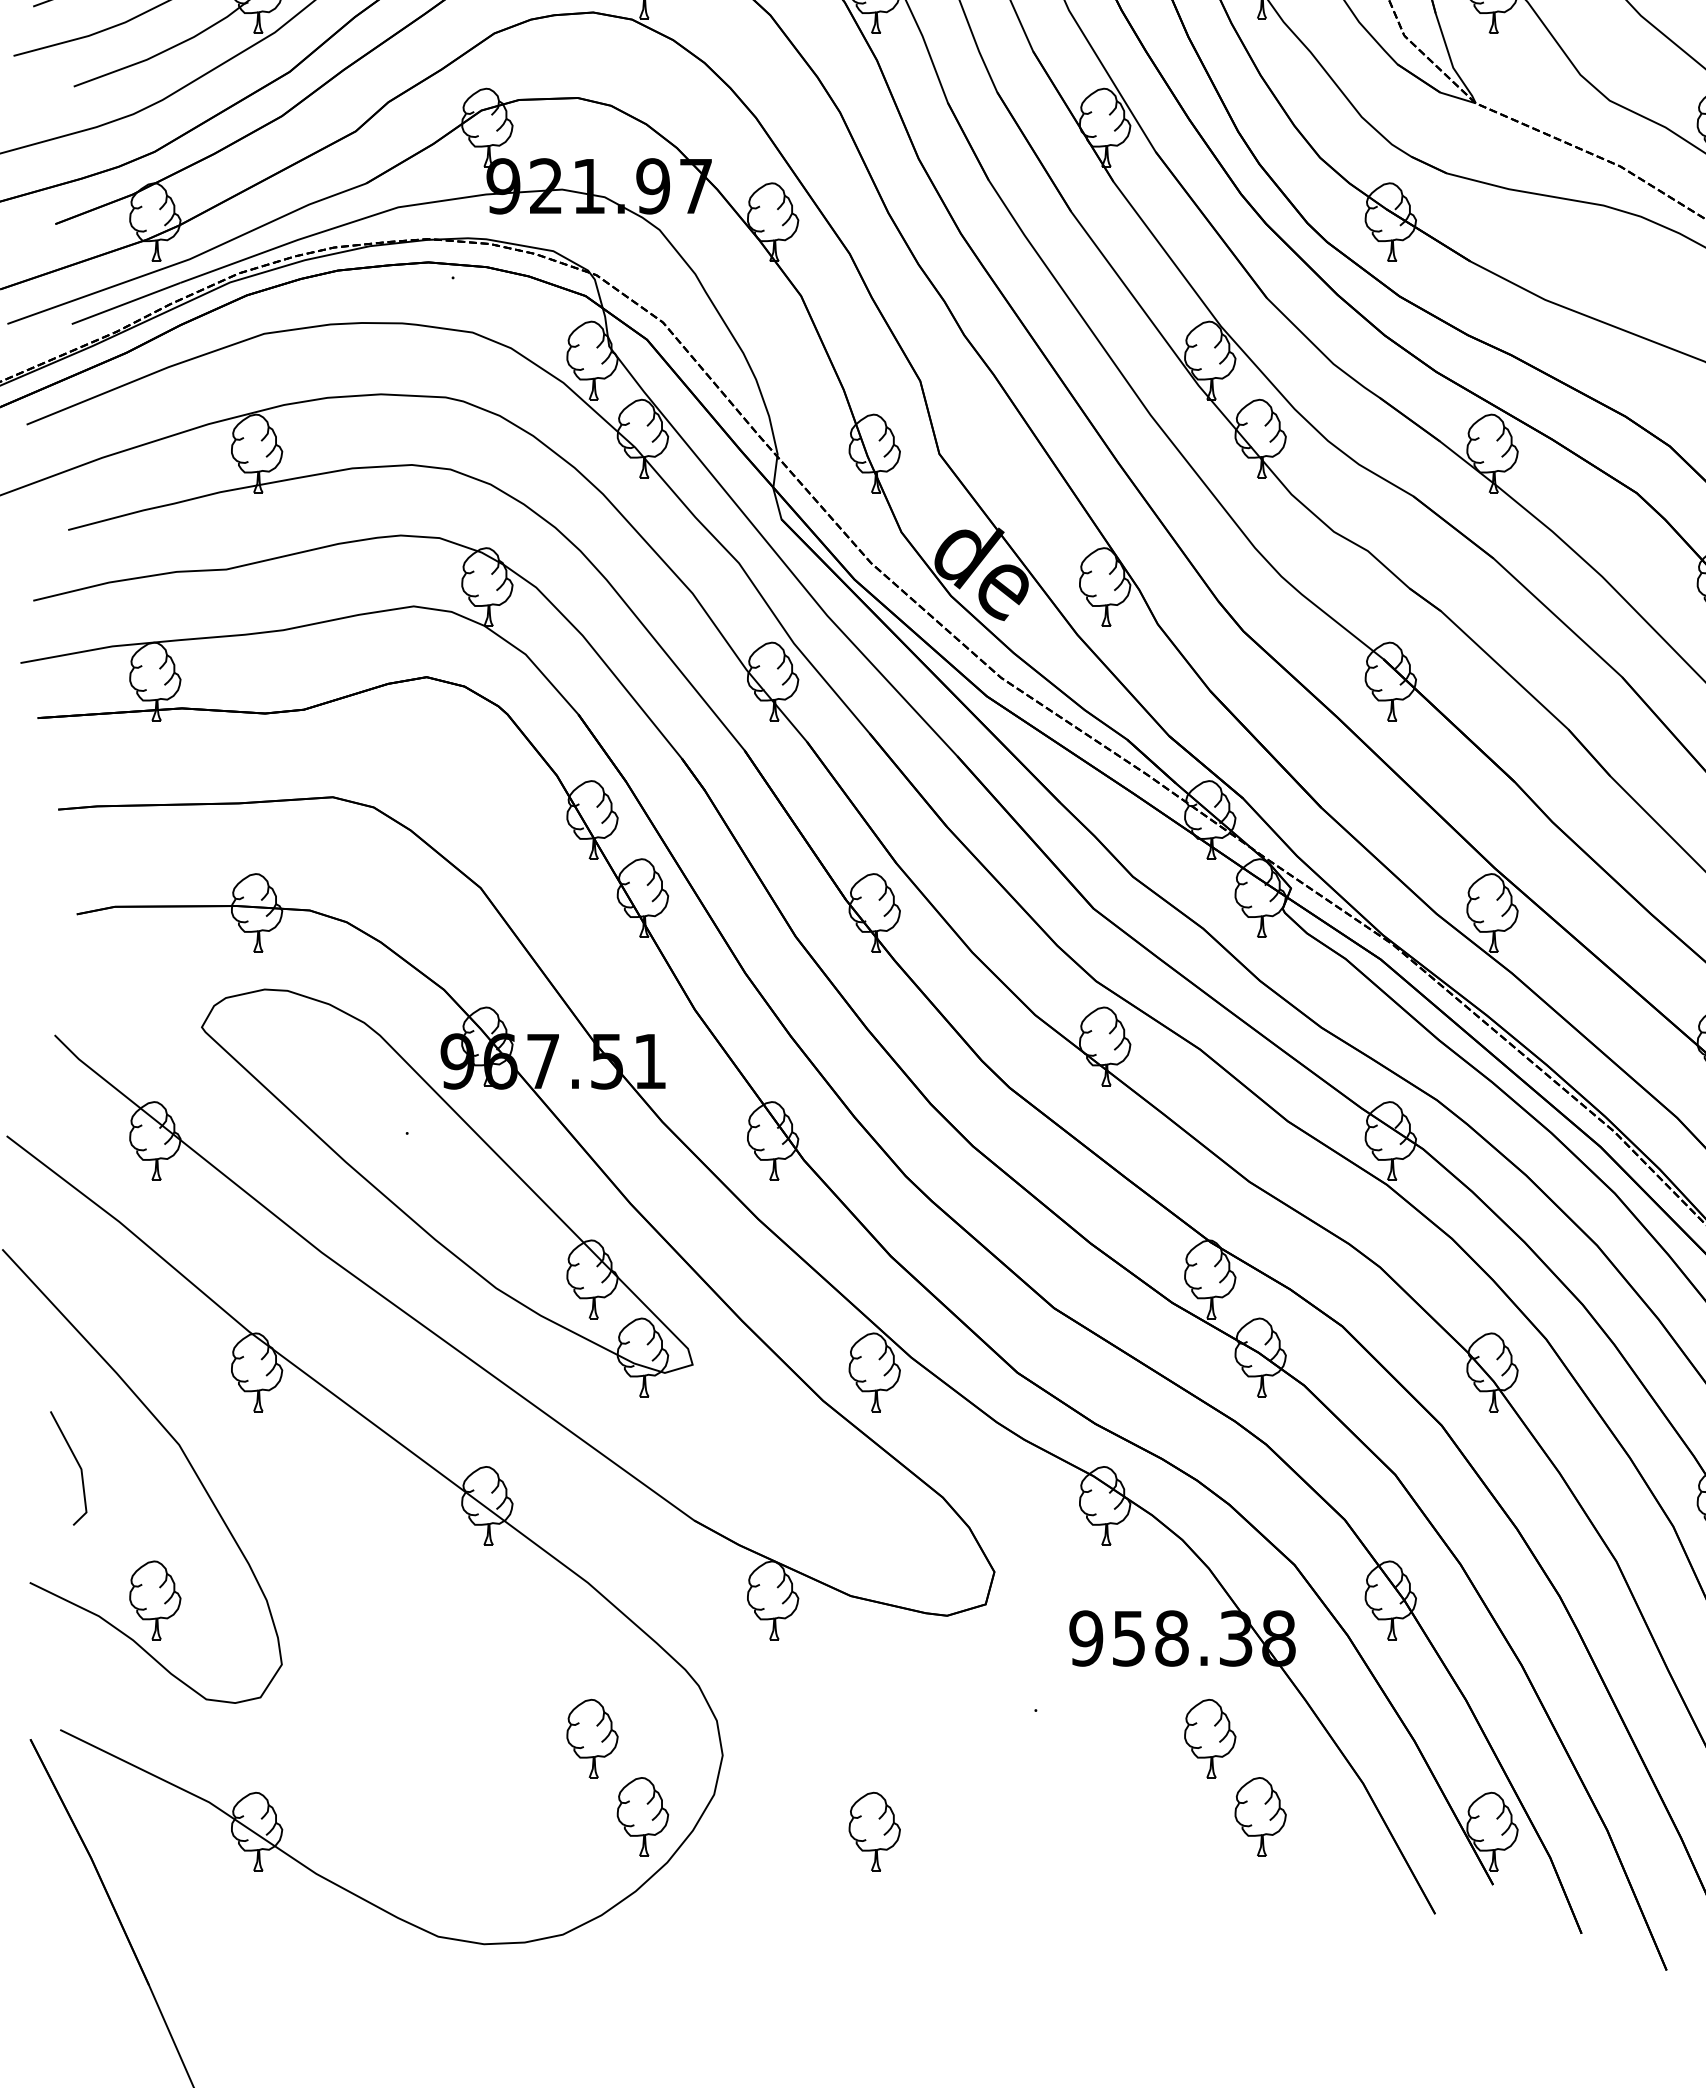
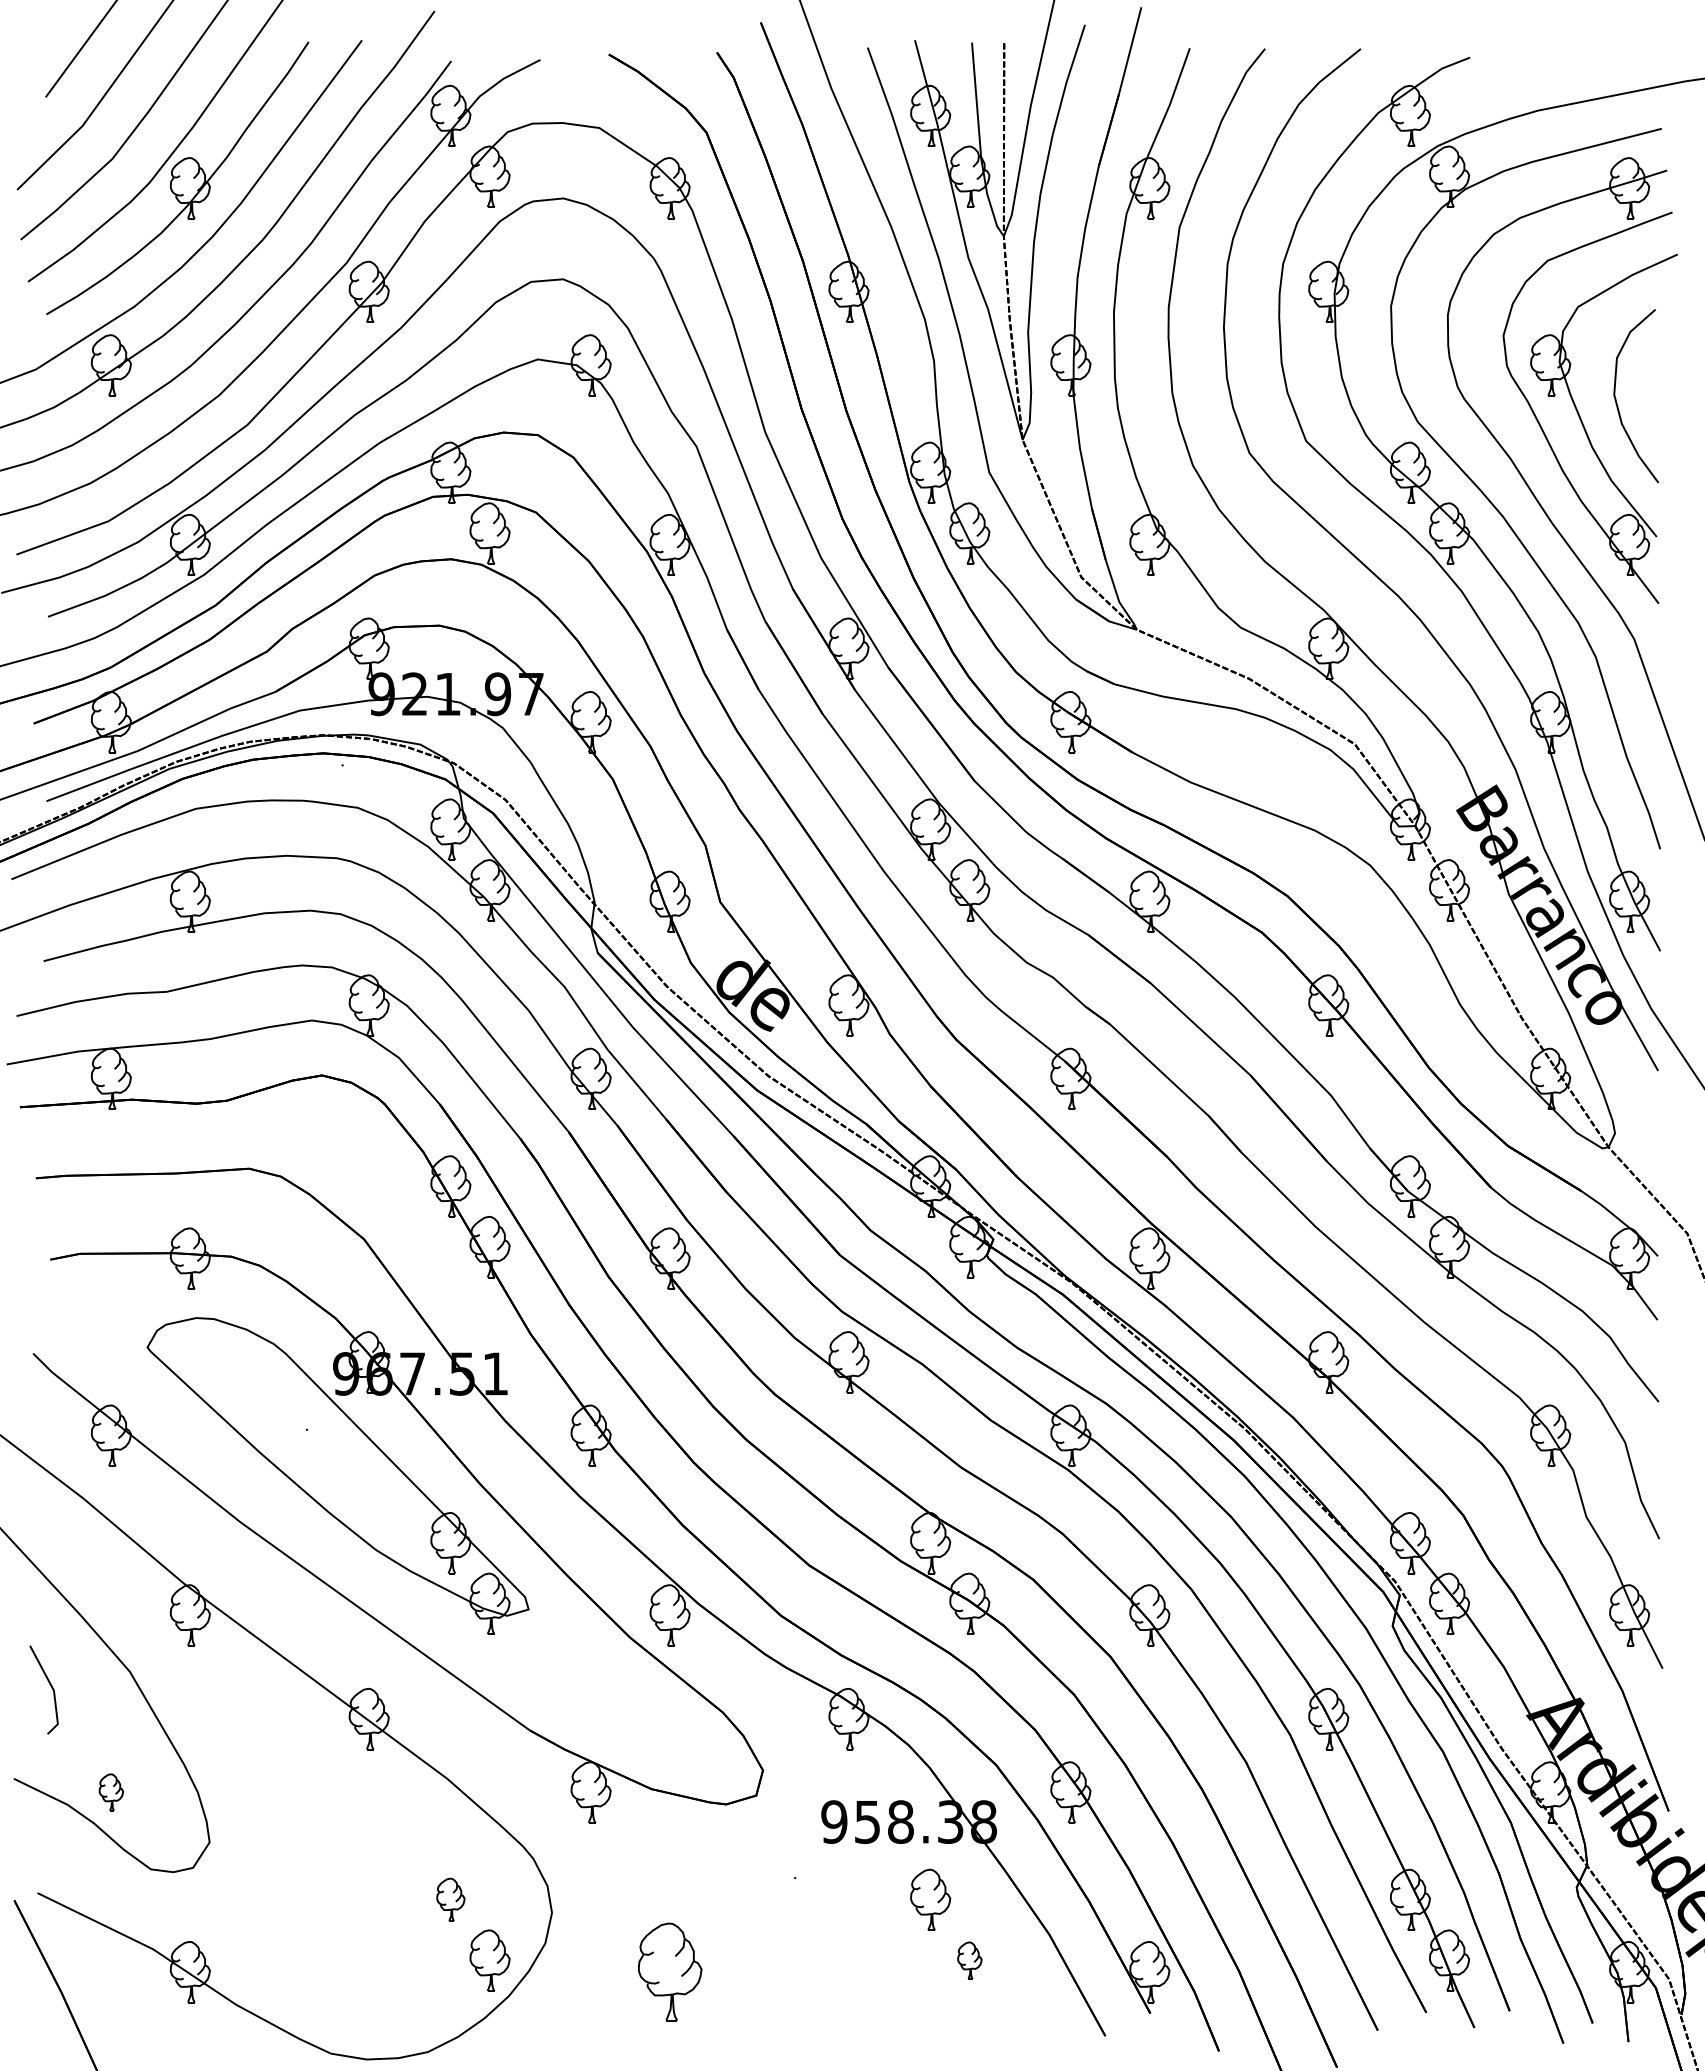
part: (155, 1600) -> (111, 1792), size x0.6
part: (592, 1738) -> (450, 1899), size x0.7
part: (1260, 1816) -> (969, 1960), size x0.6
part: (874, 1832) -> (669, 1972), size x1.6

